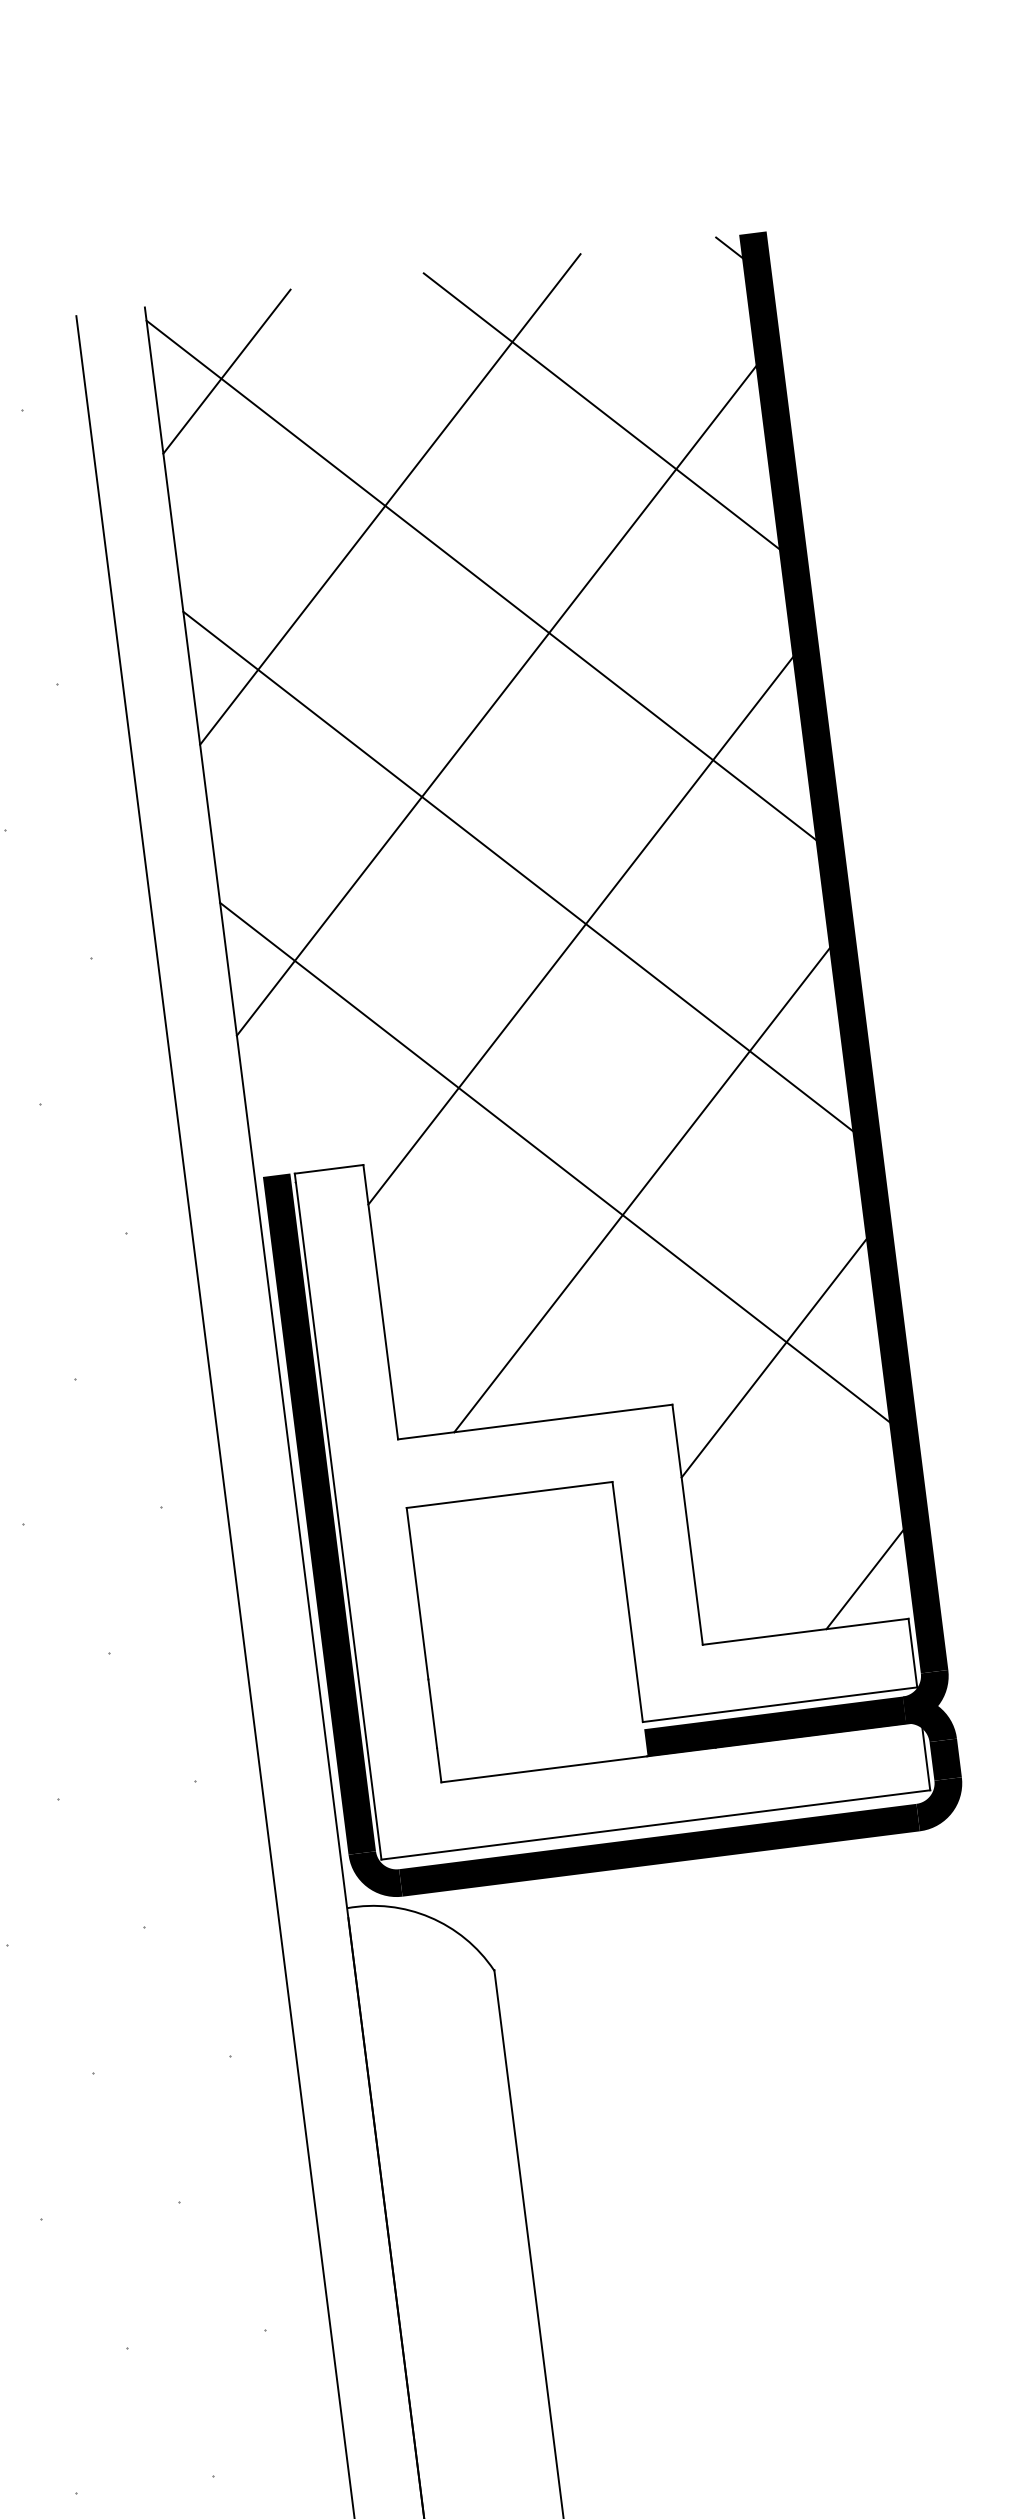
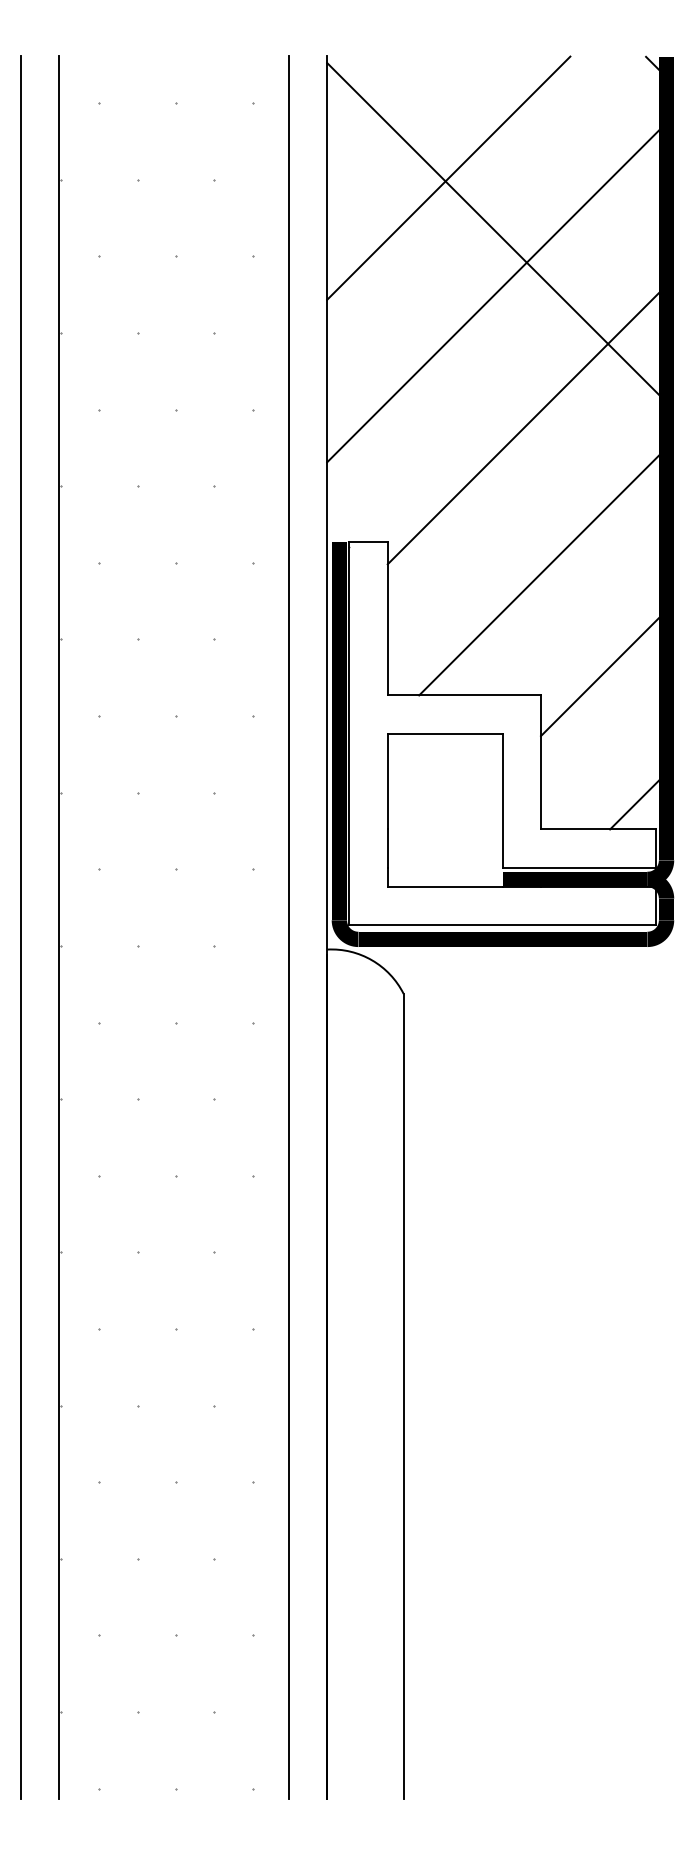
line: (226, 371) -> (367, 96), removed
line: (608, 416) -> (574, 147), removed
line: (524, 875) -> (496, 394), removed
line: (561, 1167) -> (496, 557), removed

